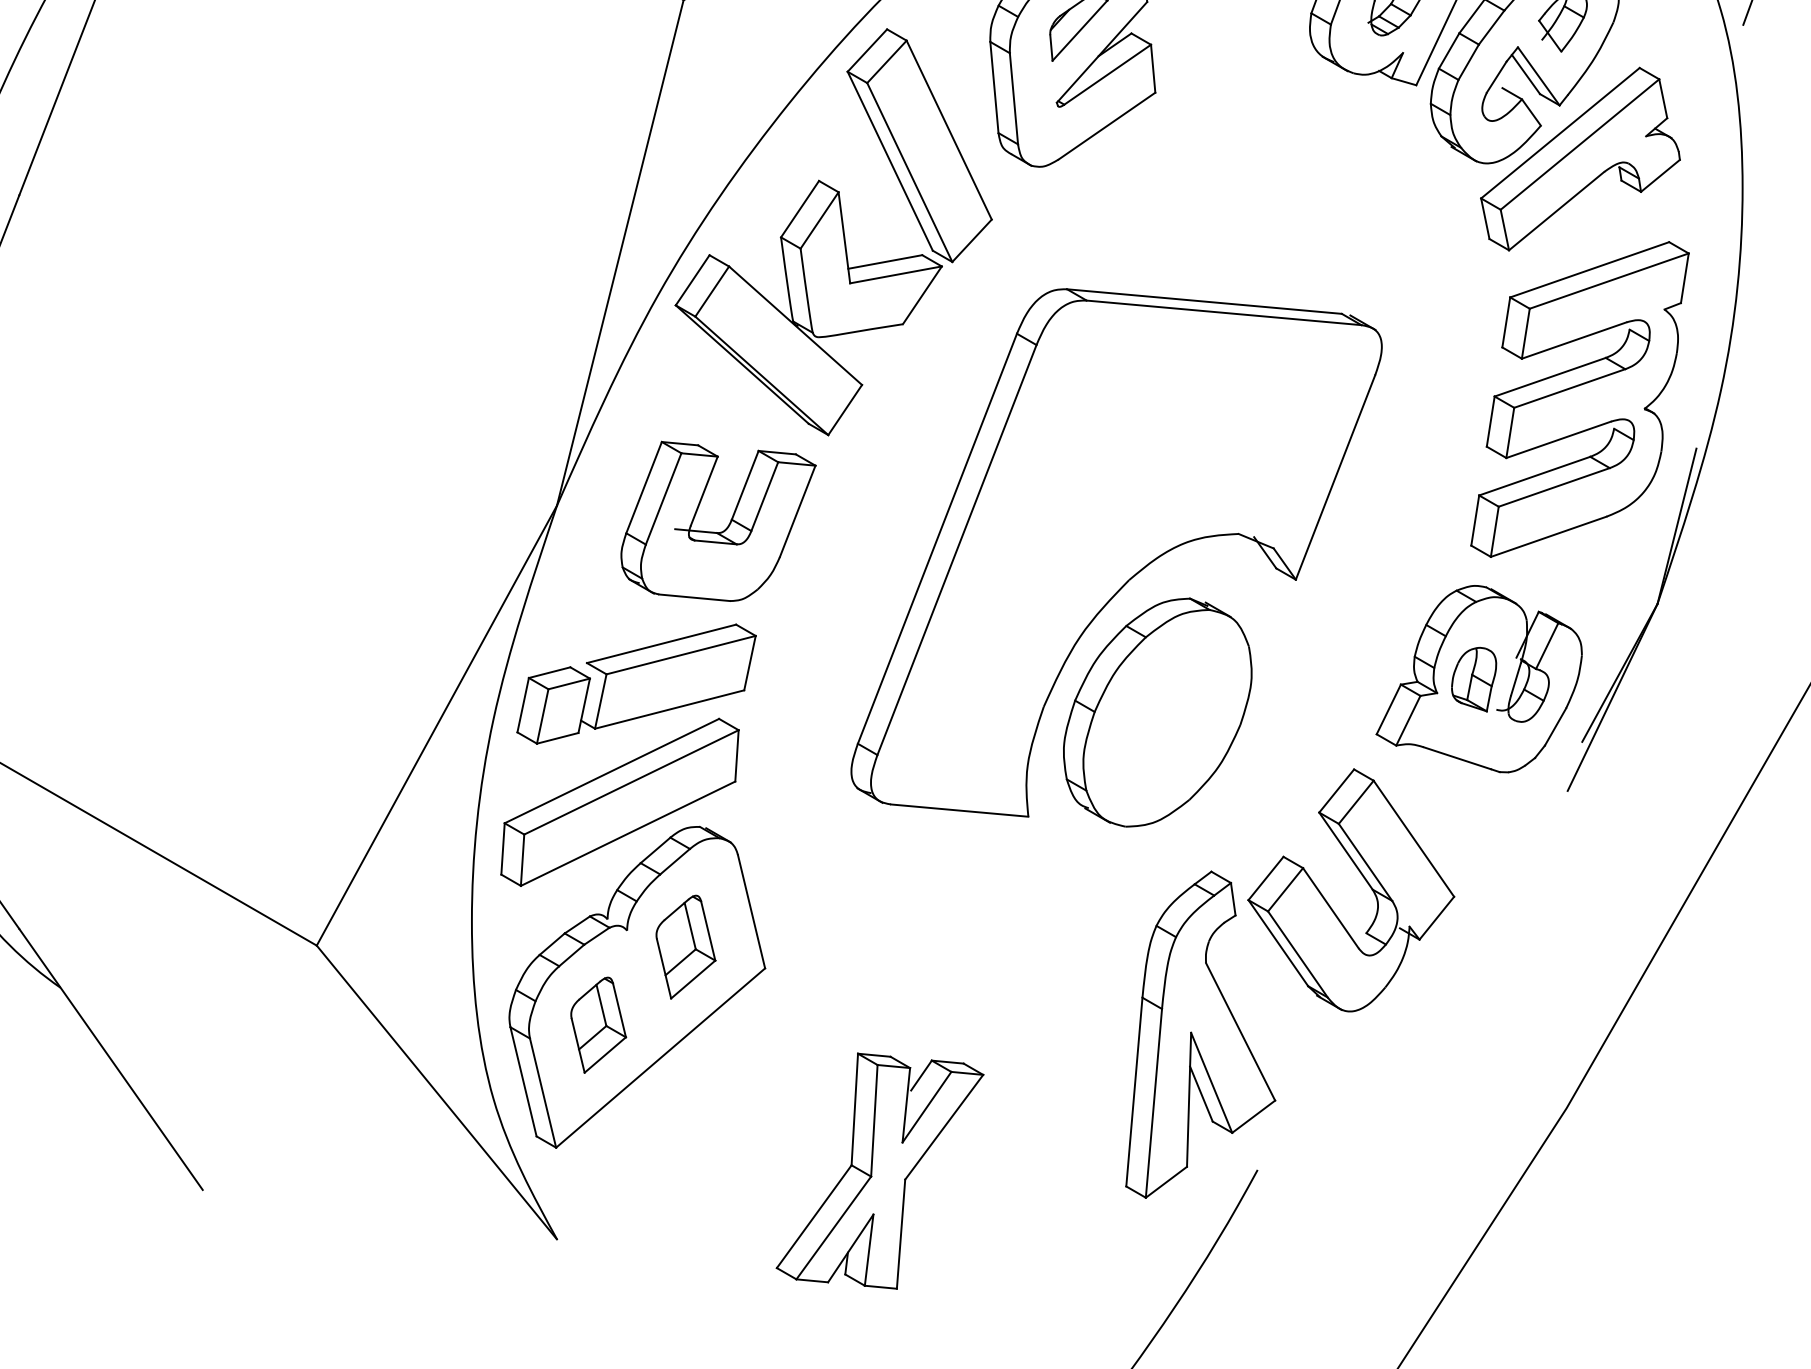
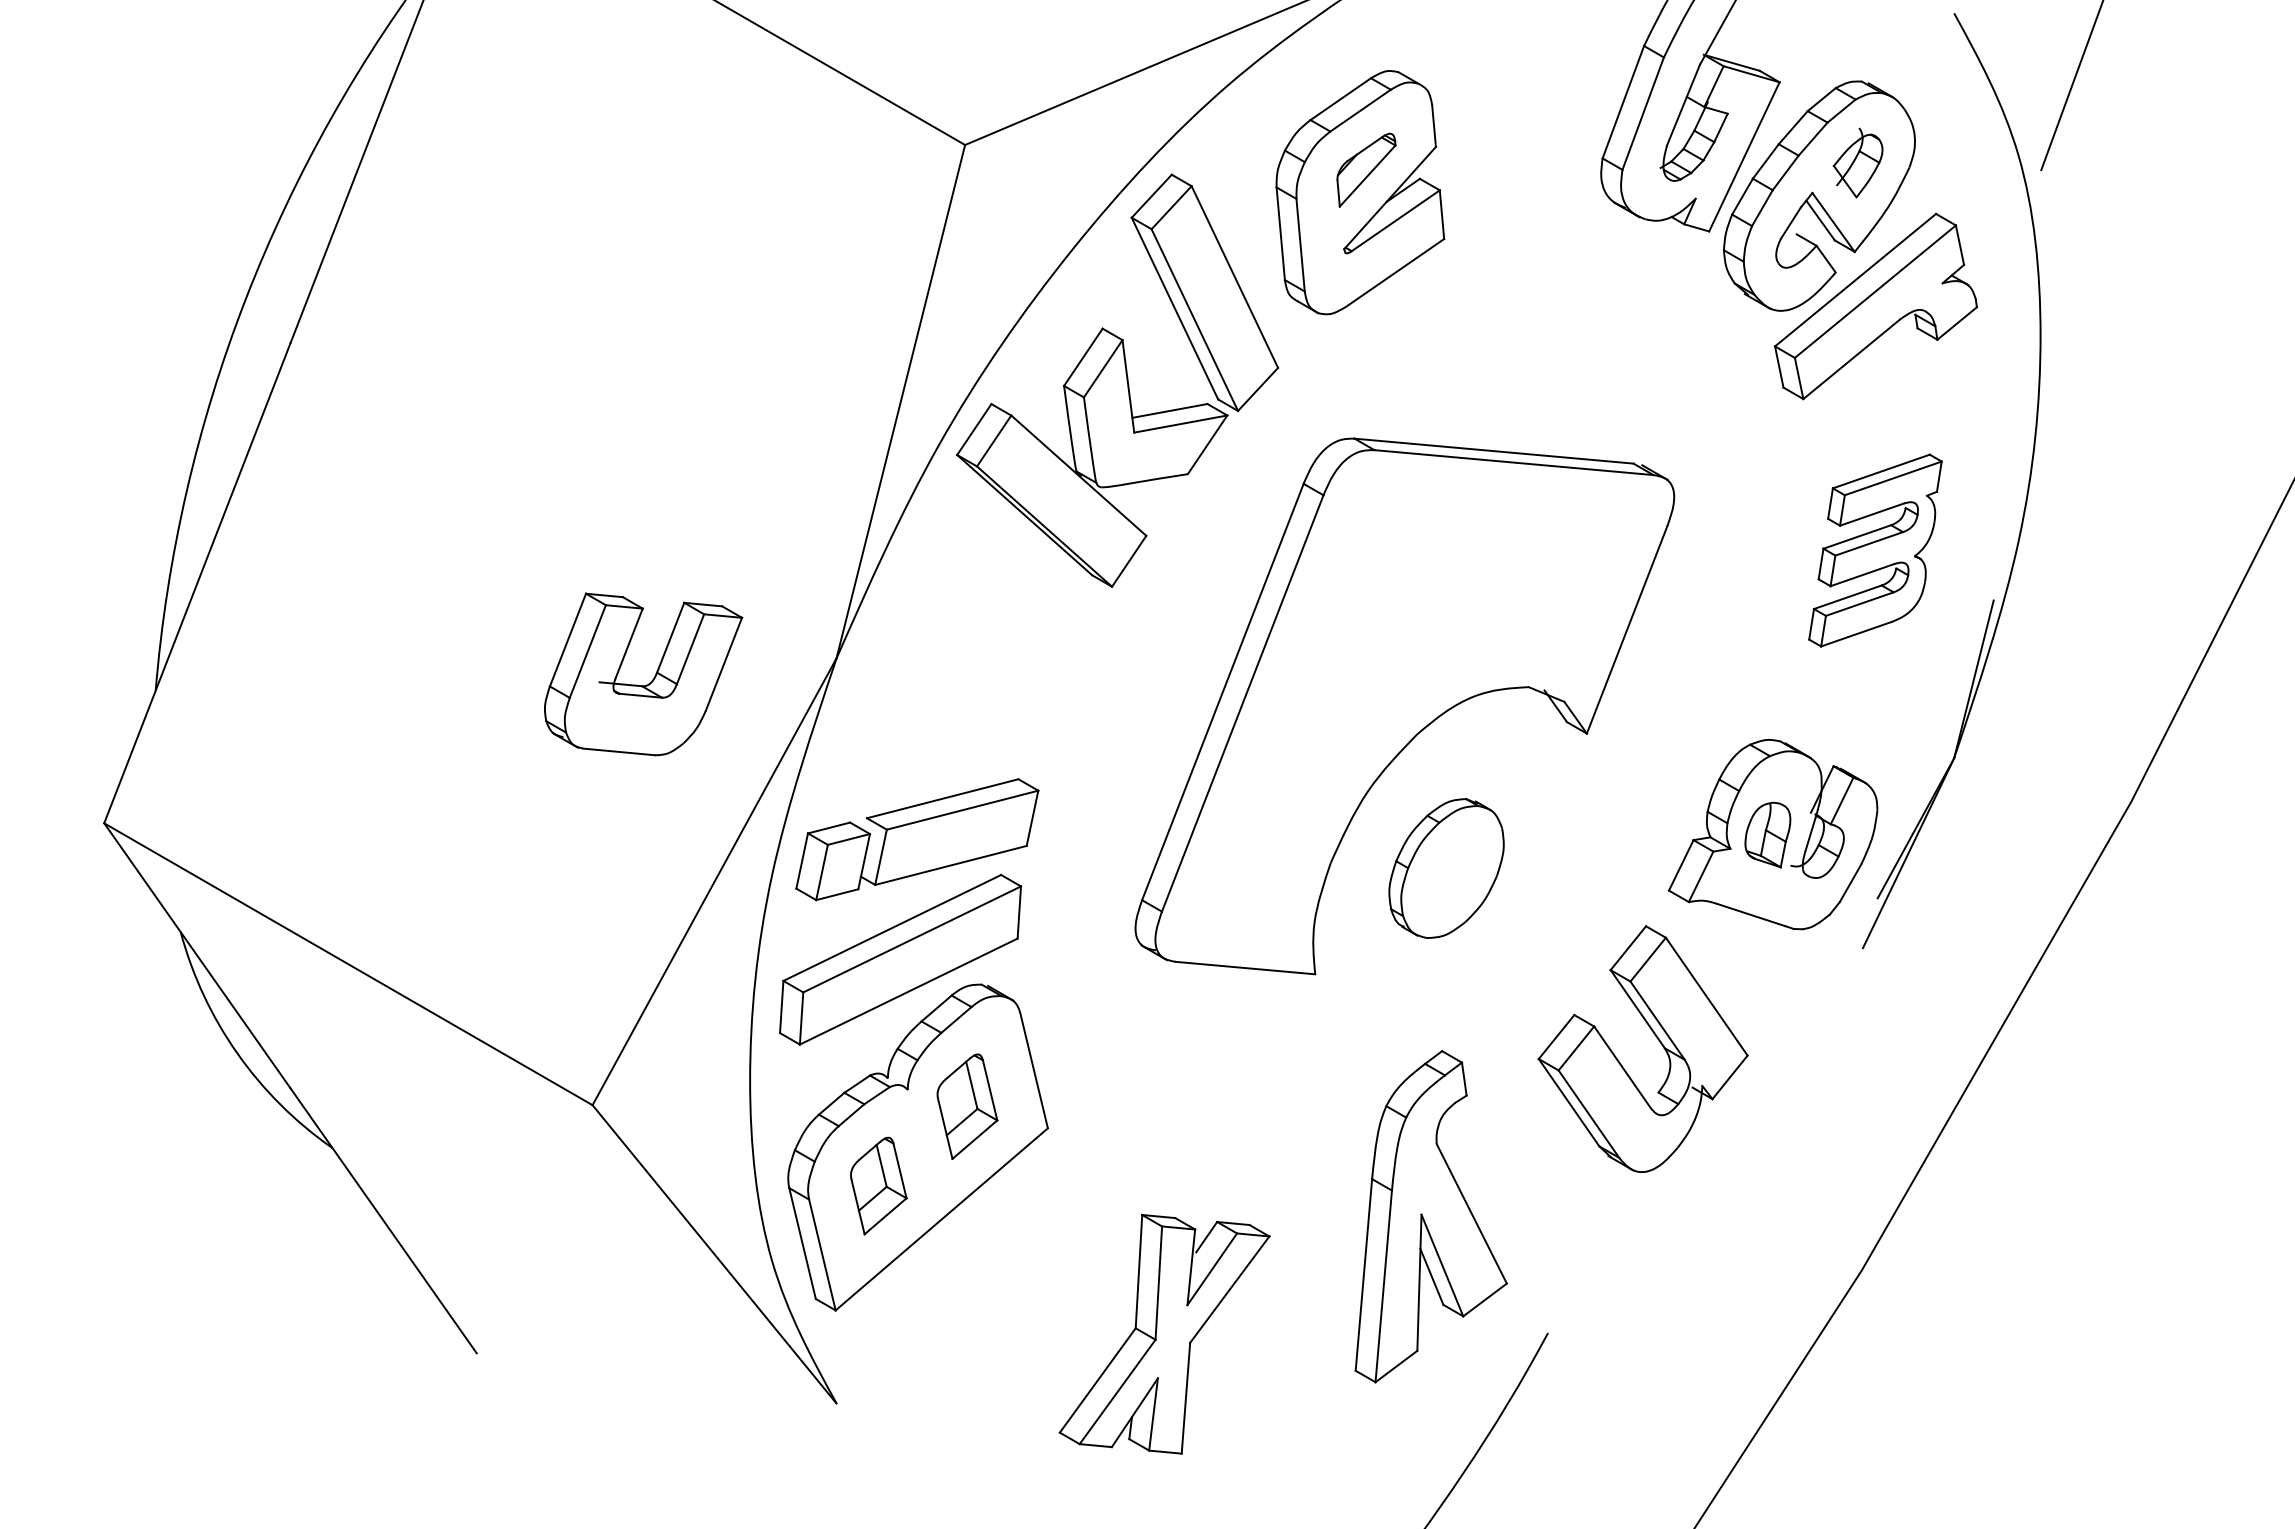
part: (1580, 399) -> (1875, 550), size x0.6
part: (726, 527) -> (651, 680), moved
part: (1157, 712) -> (1446, 868), size x0.6
part: (1199, 1034) -> (1430, 1216), moved

